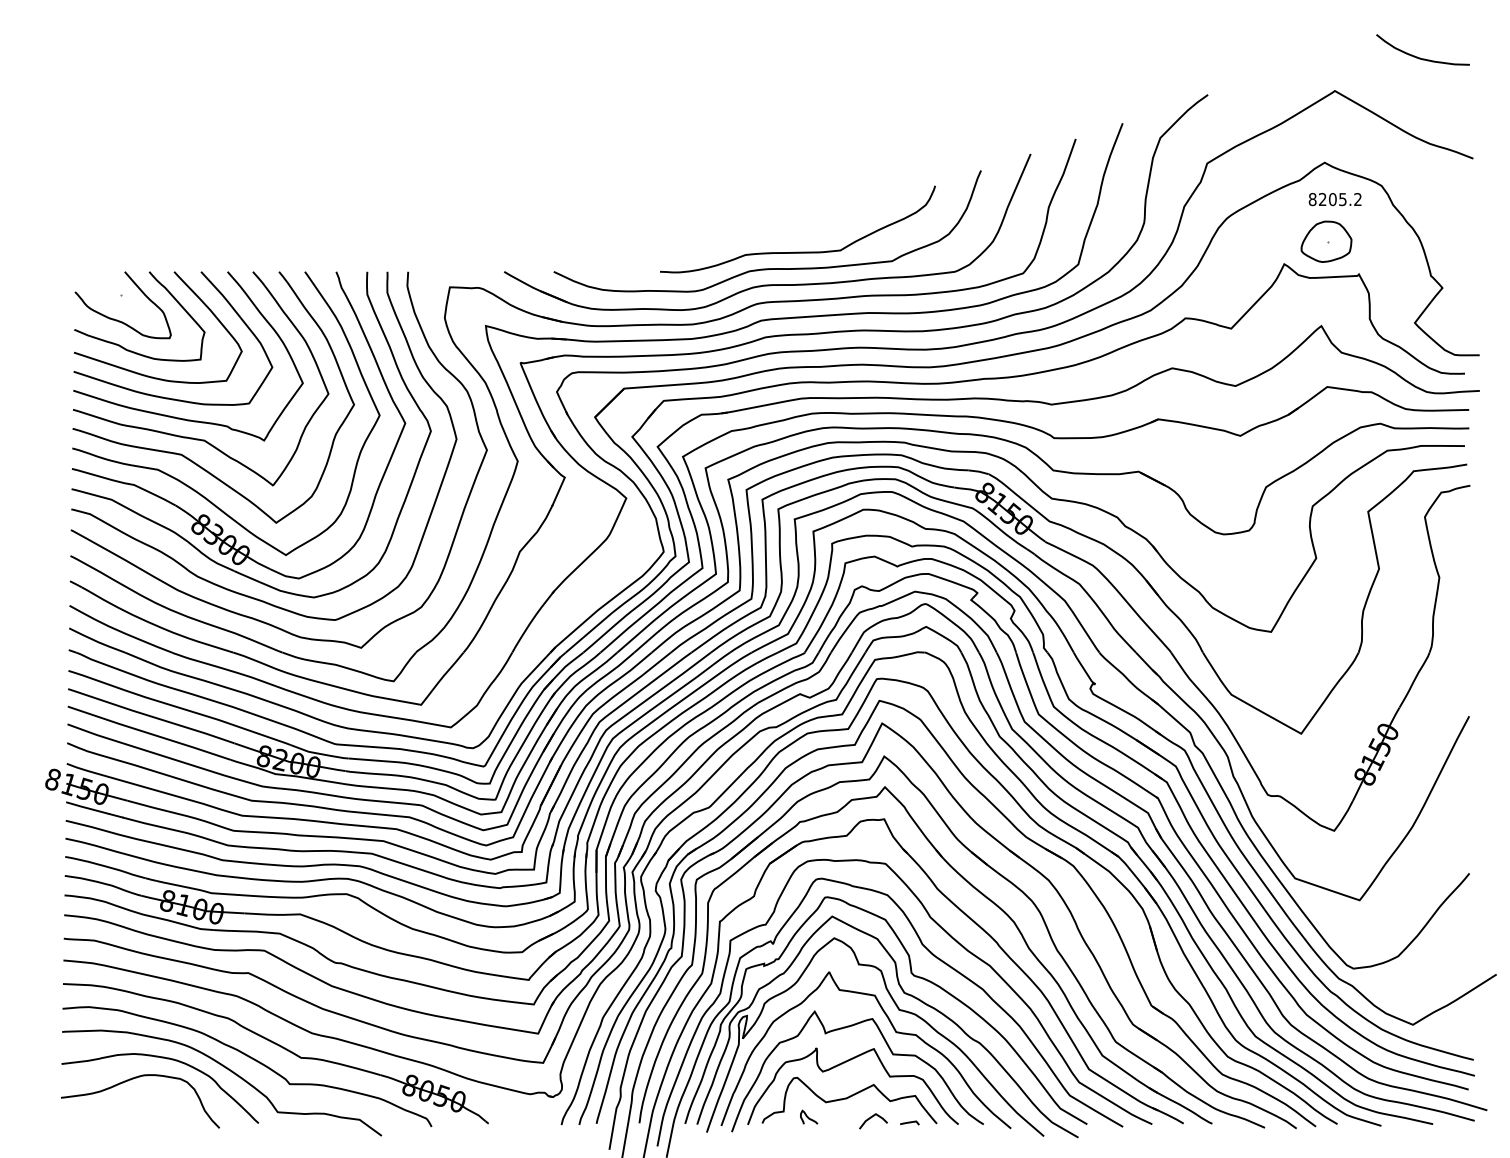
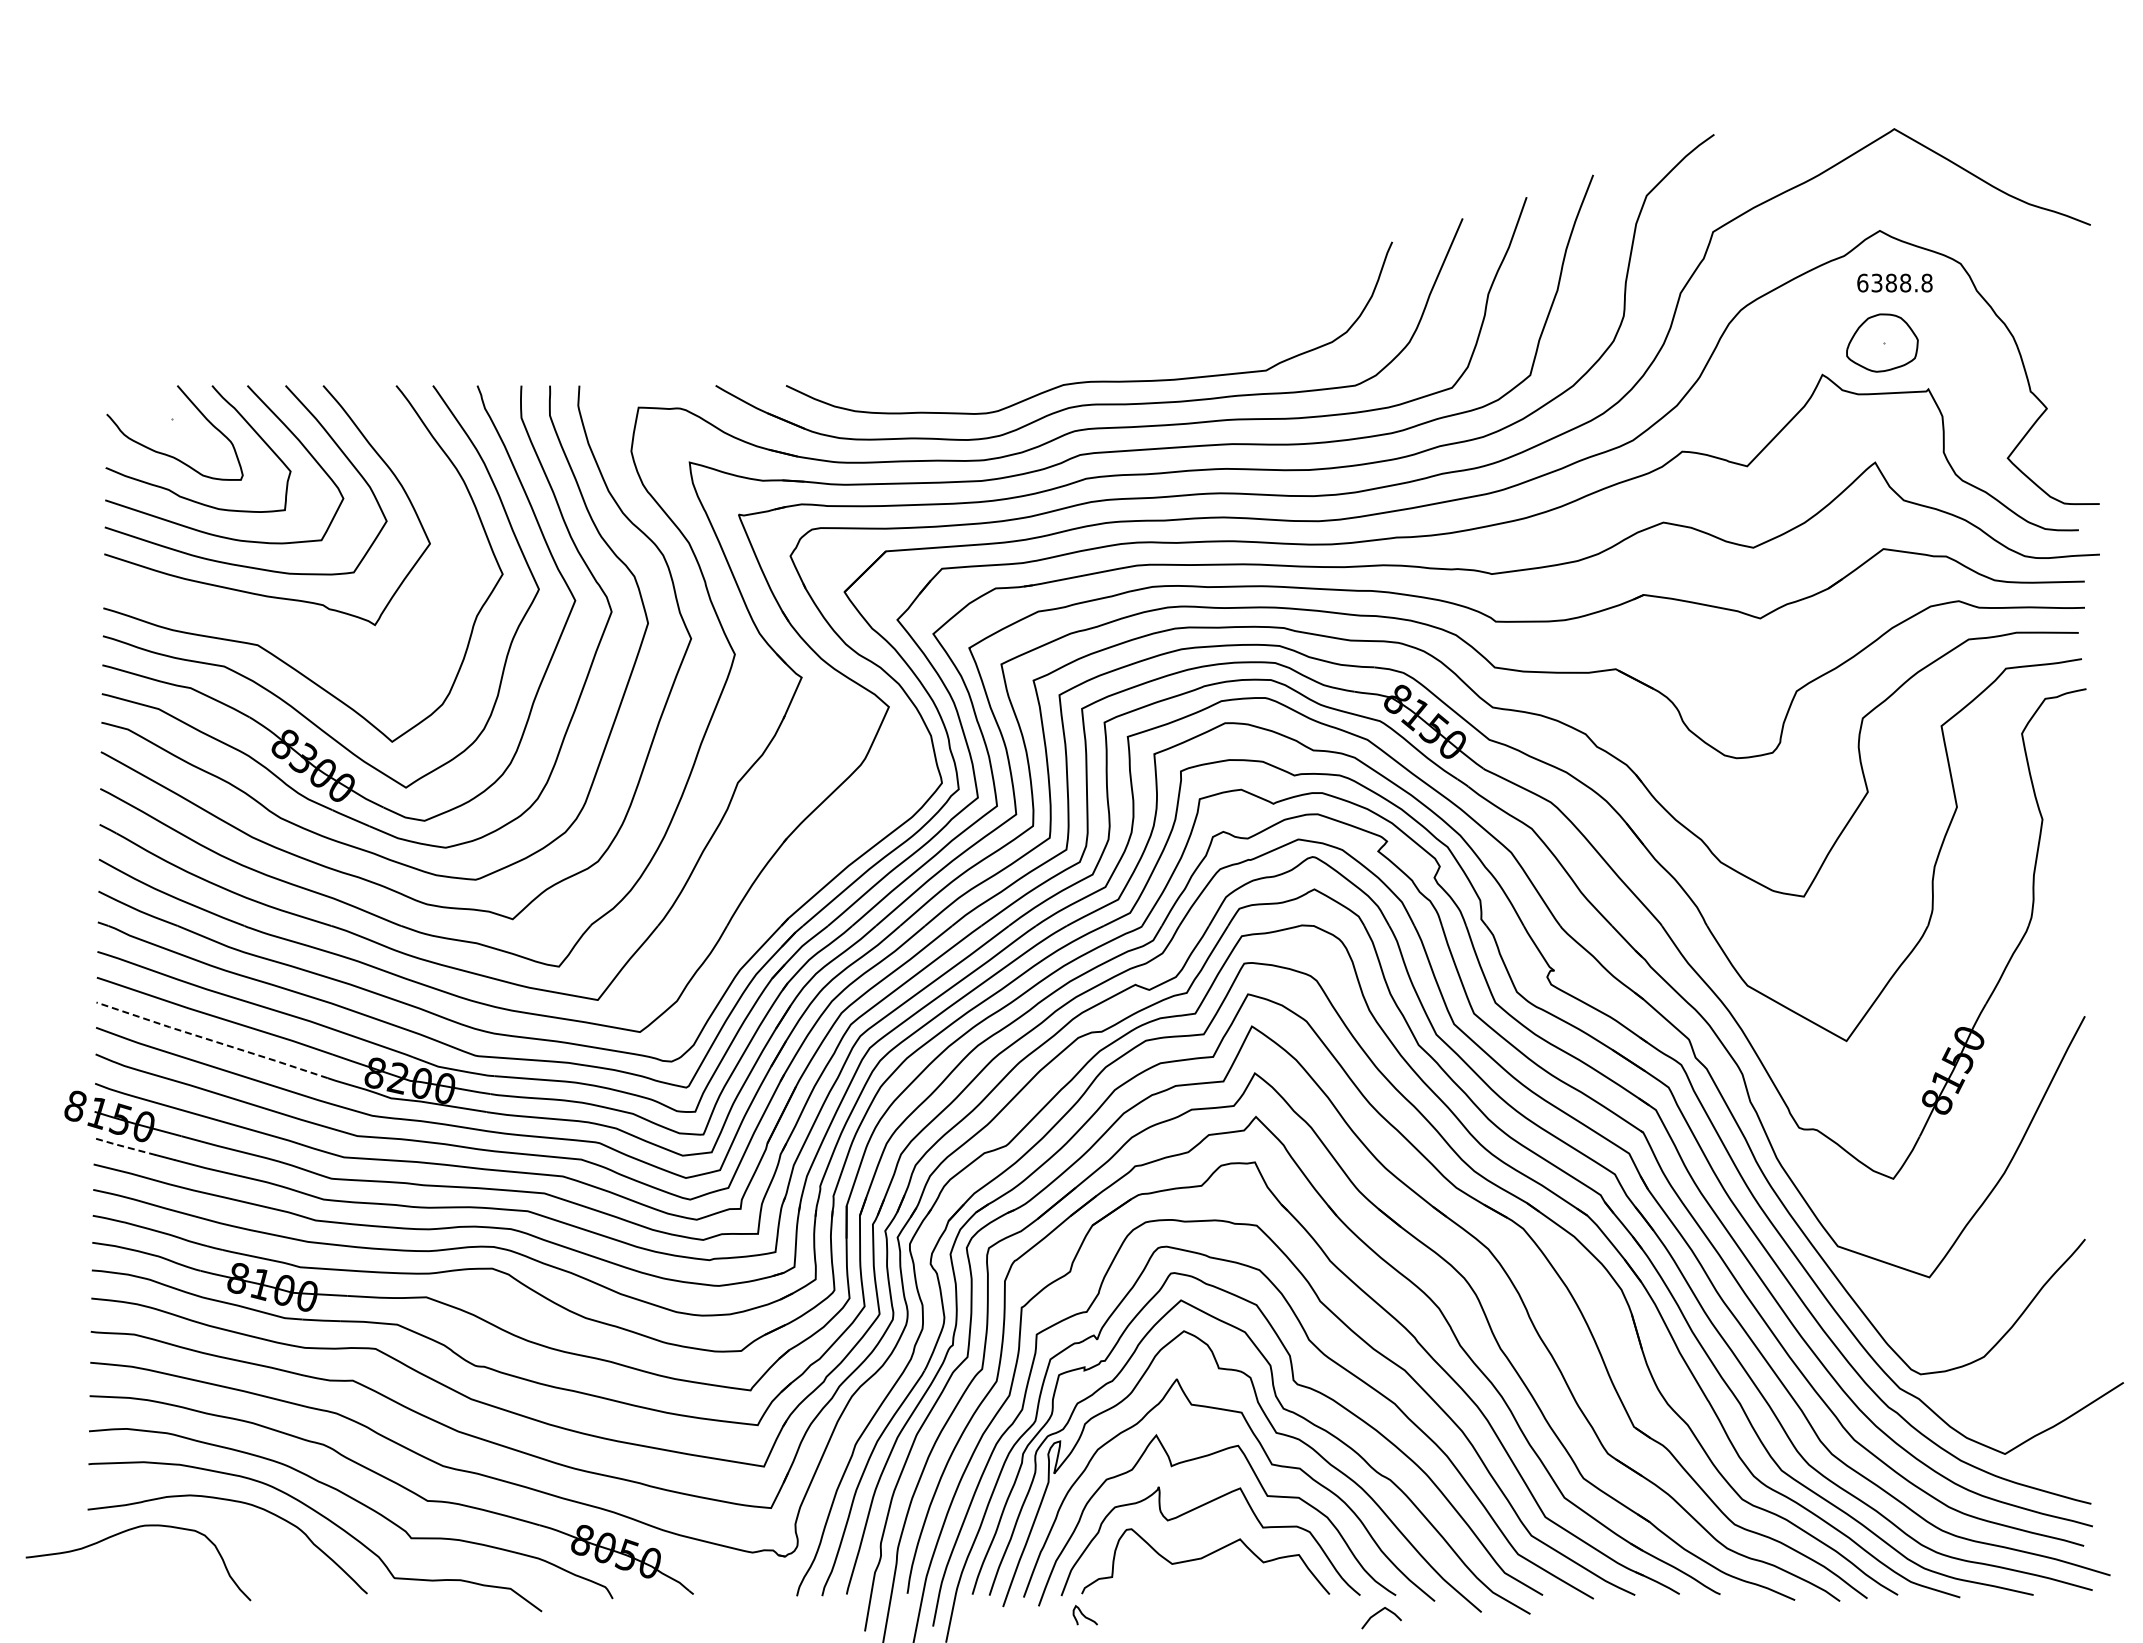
curve: (1421, 58) -> (2017, 82), removed
text: (1335, 199) -> (1894, 282), 8205.2 -> 6388.8
curve: (797, 251) -> (1131, 357), removed
curve: (190, 437) -> (270, 620), removed
line: (148, 733) -> (211, 1040), solid -> dashed
line: (87, 808) -> (124, 1146), solid -> dashed
curve: (131, 1080) -> (125, 1532), moved
curve: (808, 1117) -> (1084, 1615), moved
curve: (871, 1118) -> (1378, 1613), moved
curve: (910, 1123) -> (1291, 1593), removed

